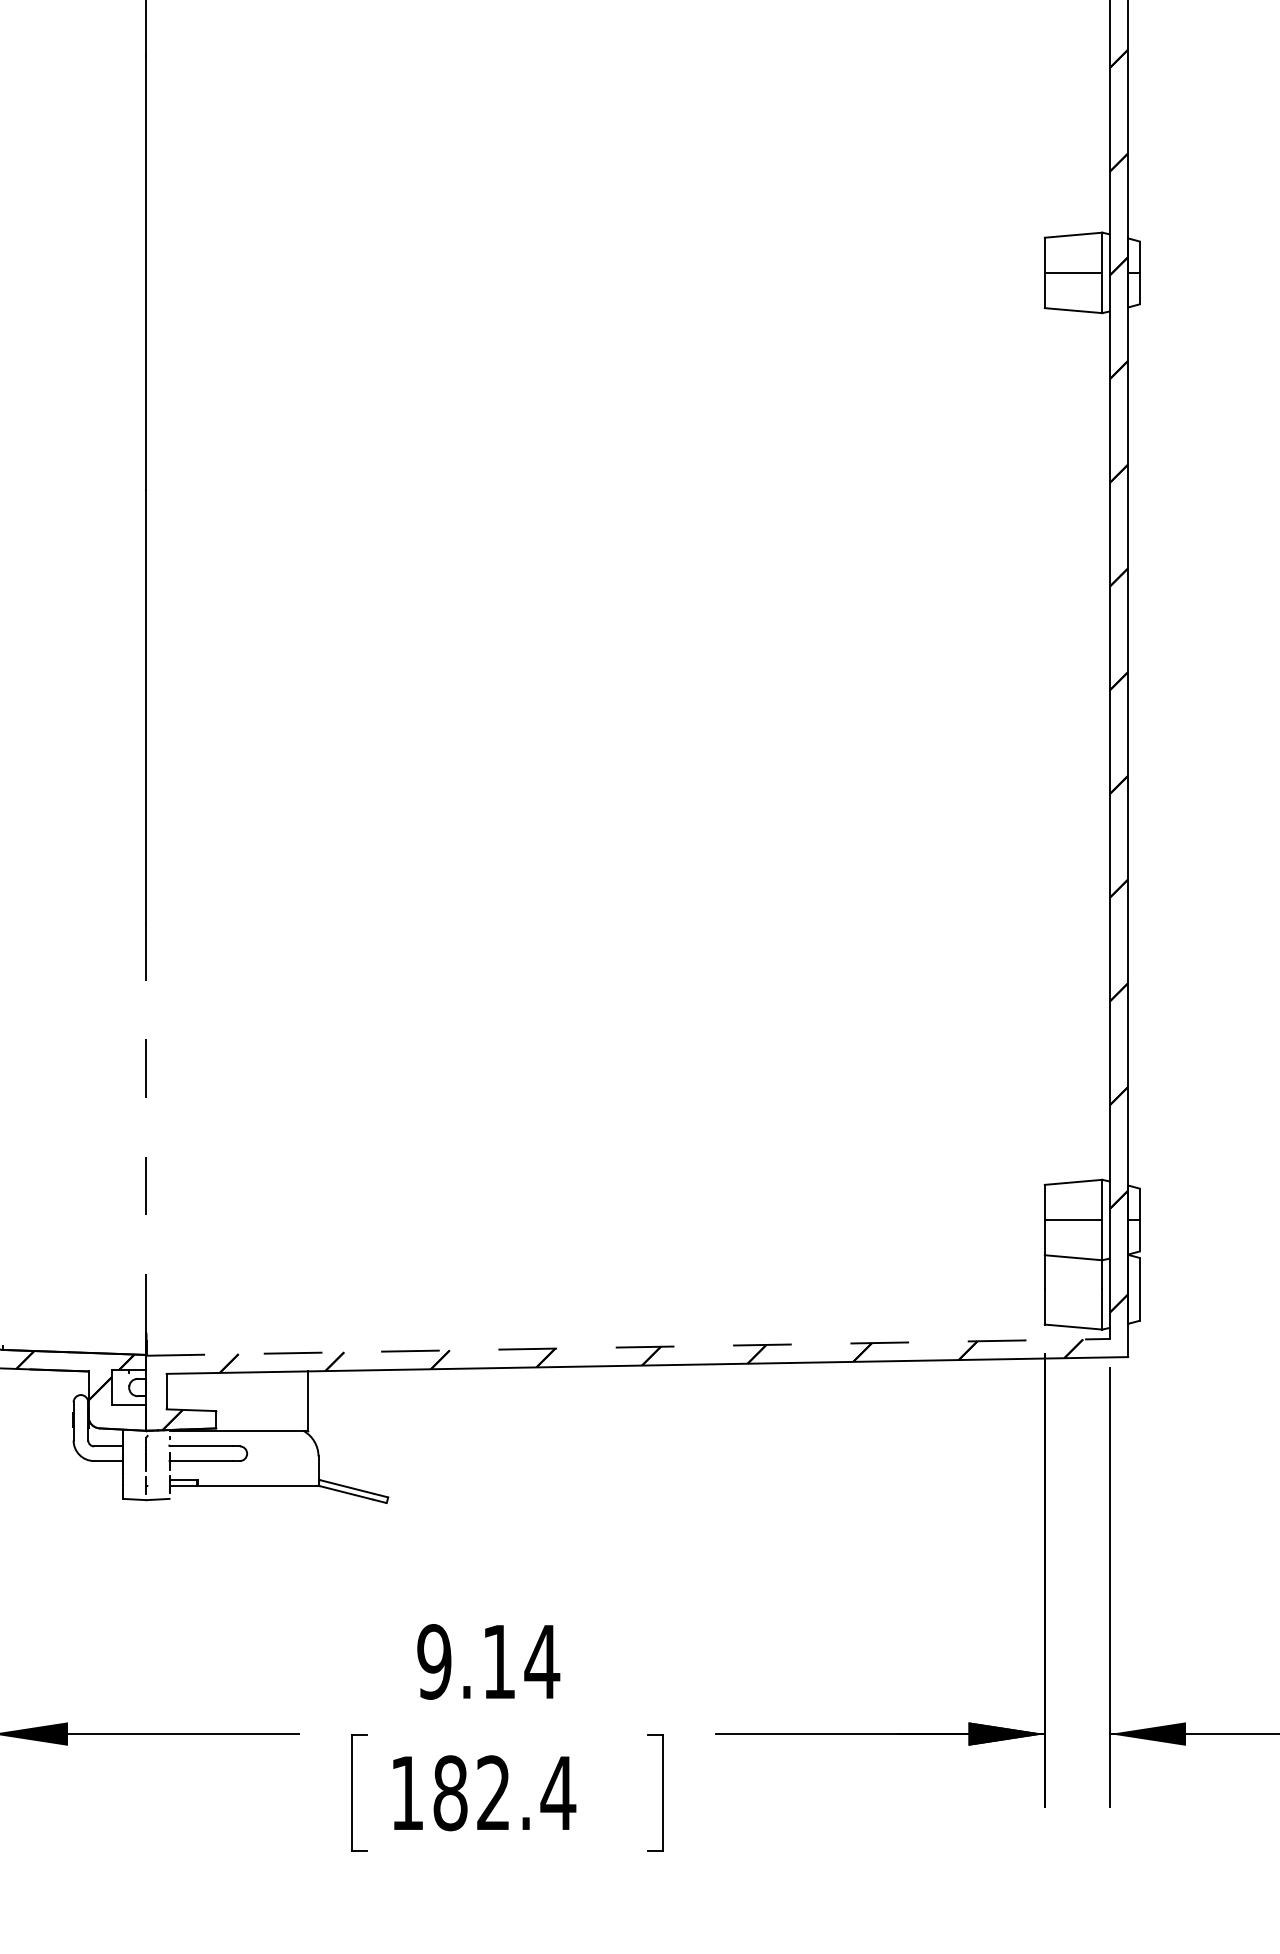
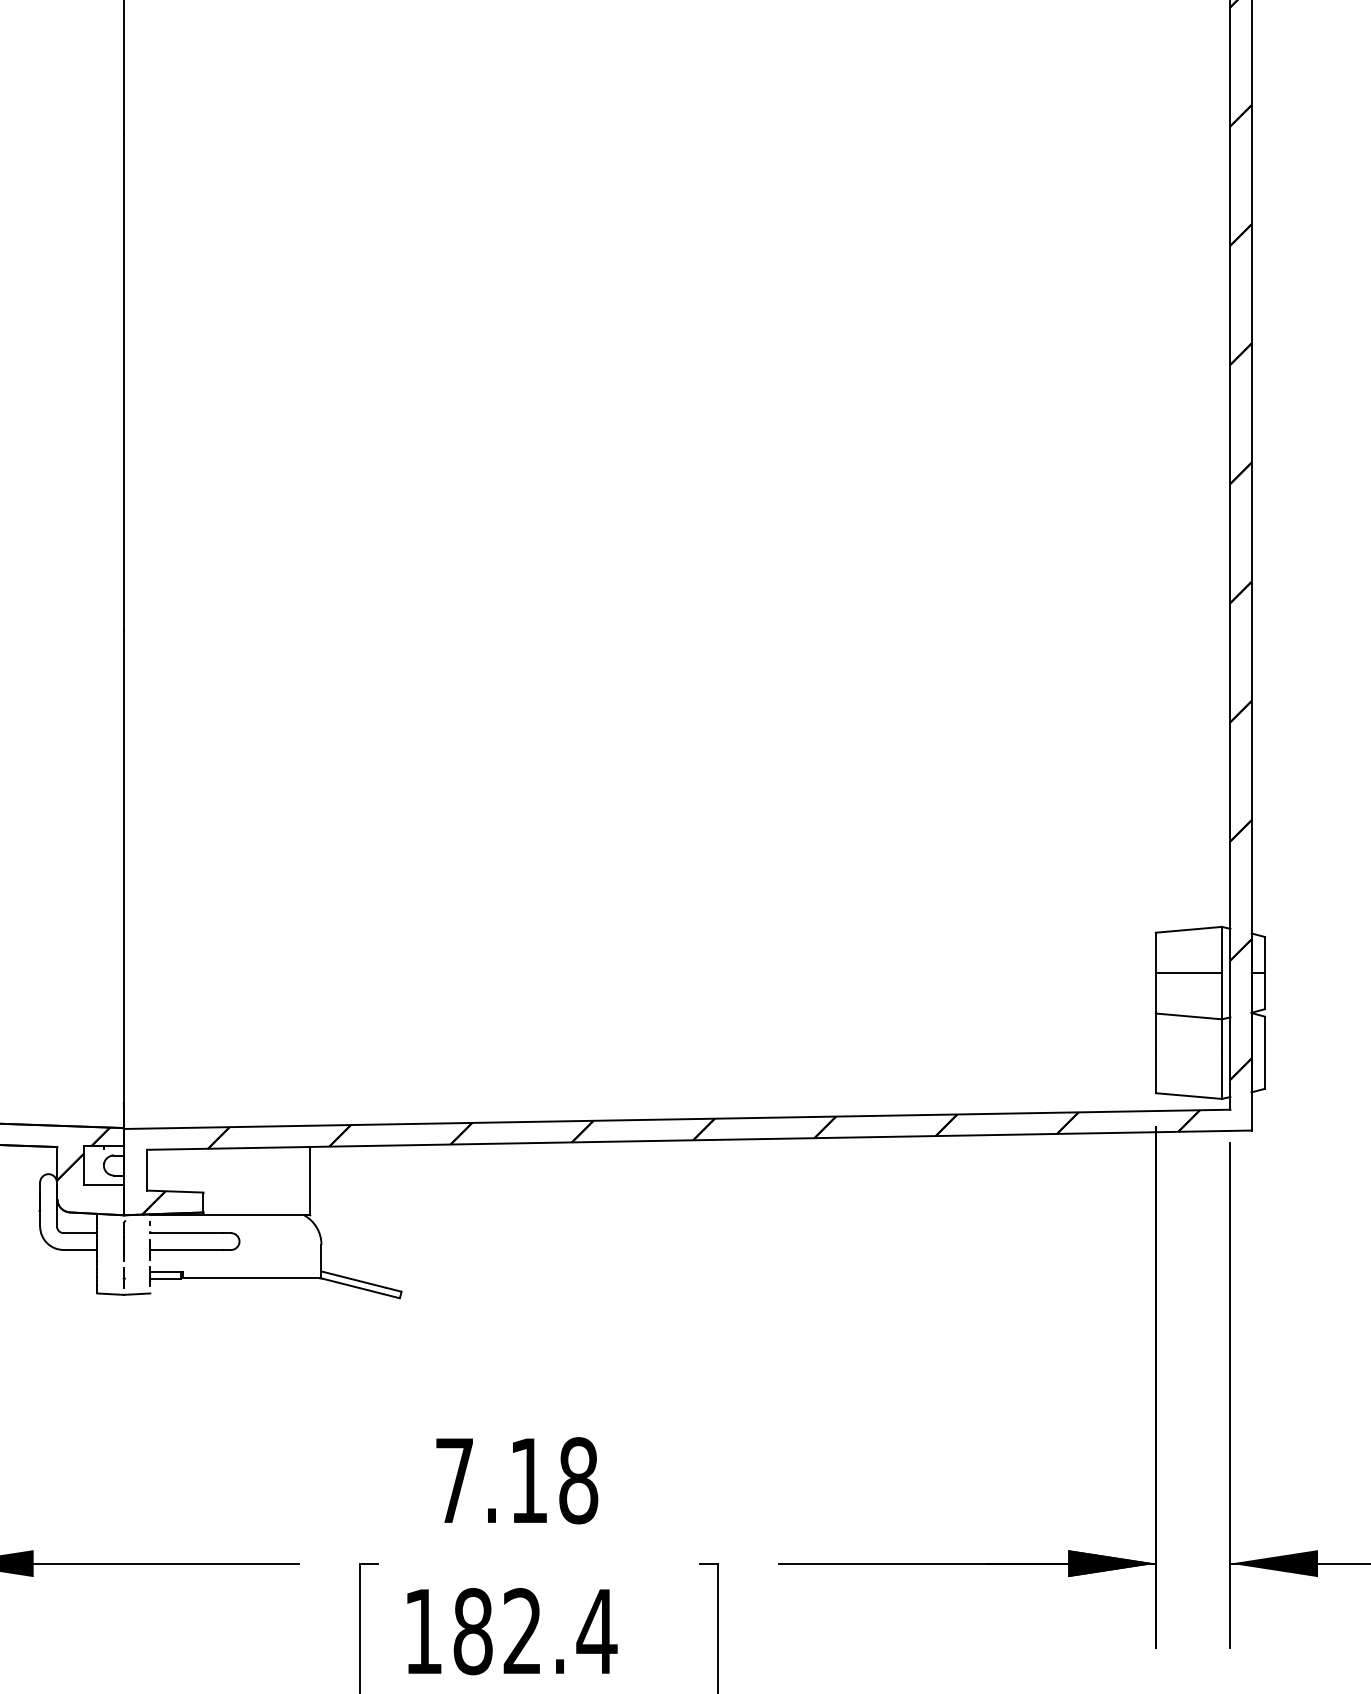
line: (146, 1127) -> (123, 866), dashed -> solid
line: (628, 1347) -> (677, 1119), dashed -> solid
text: (488, 1661) -> (516, 1480), 9.14 -> 7.18

